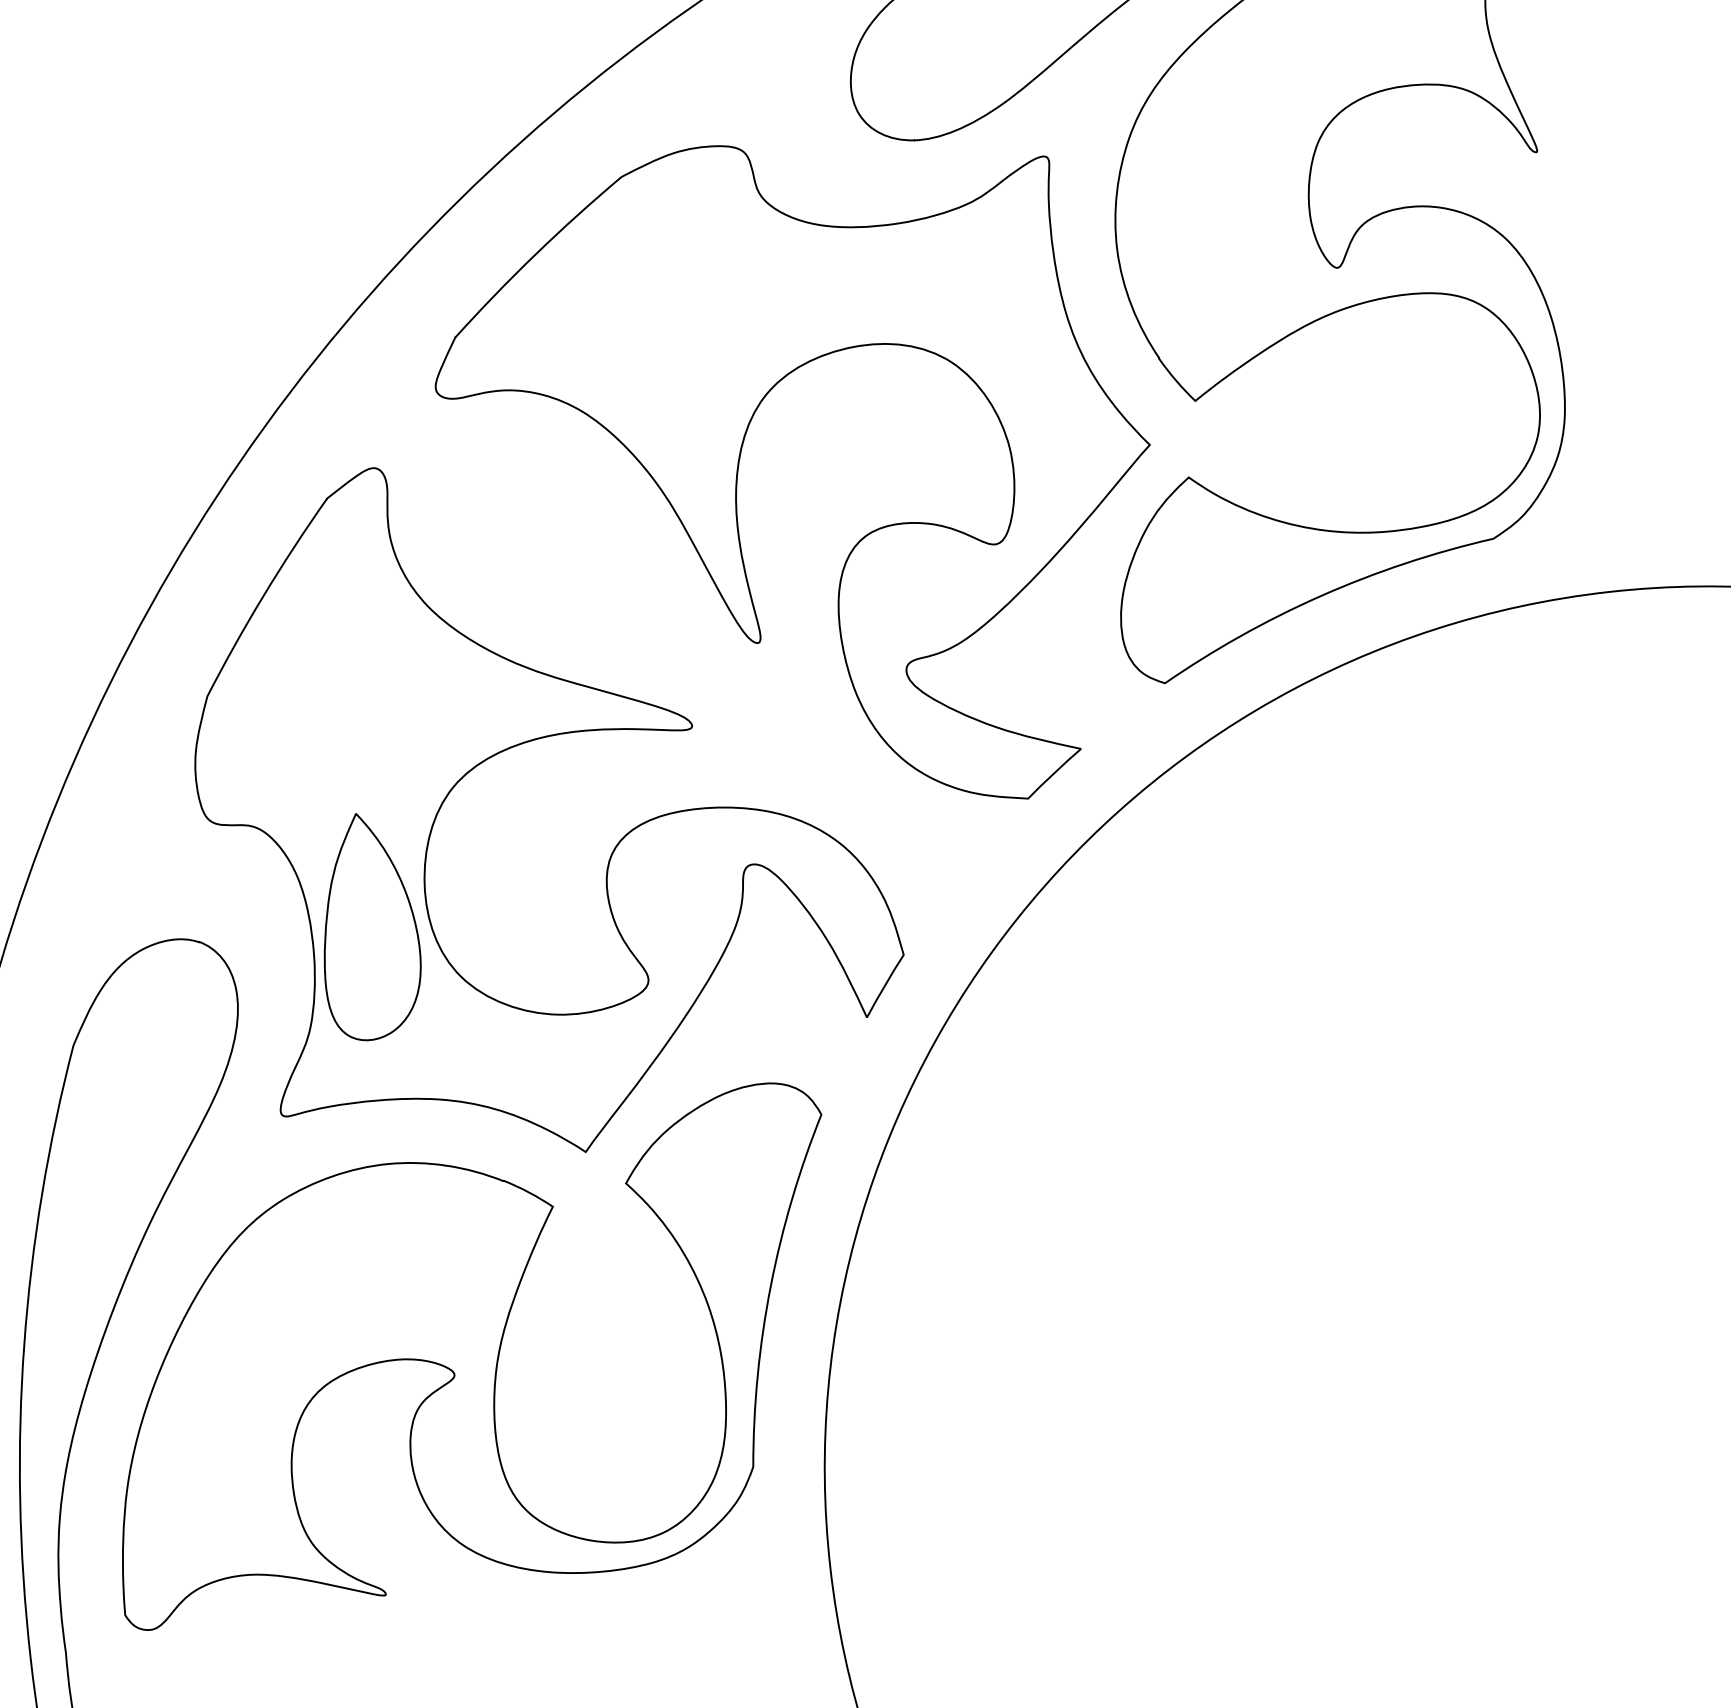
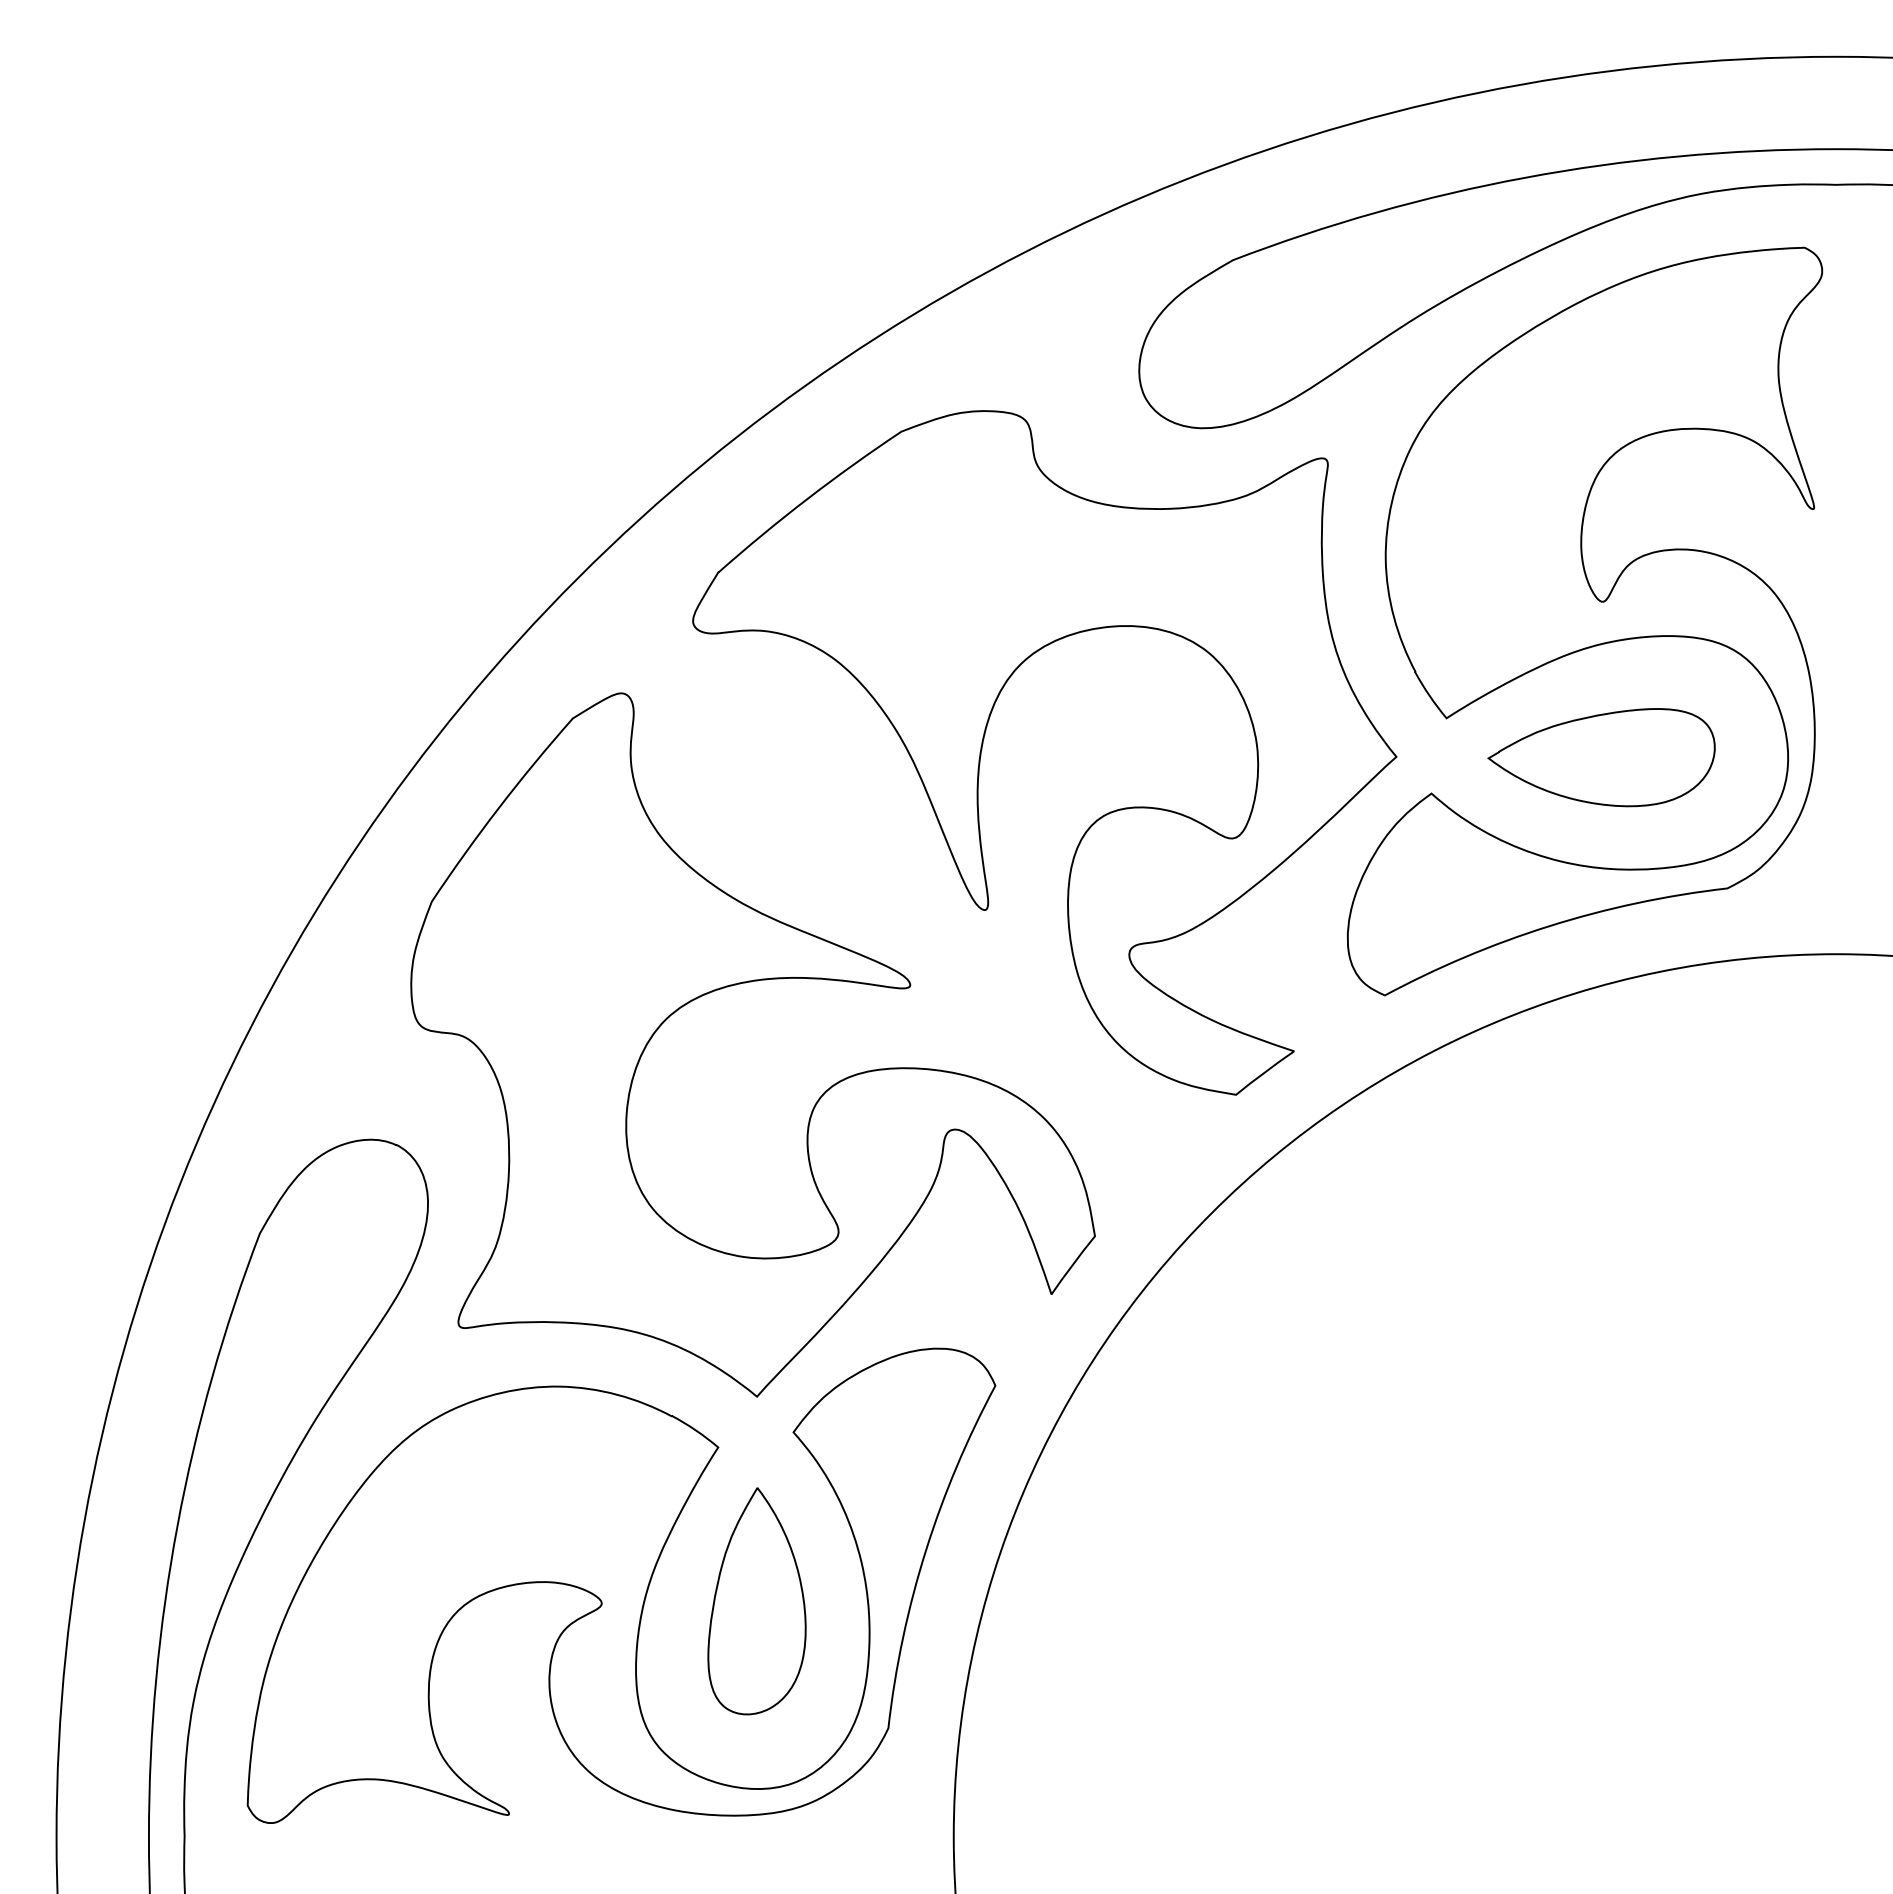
part: (1353, 422) -> (1601, 757), added
part: (367, 926) -> (756, 1601), moved

